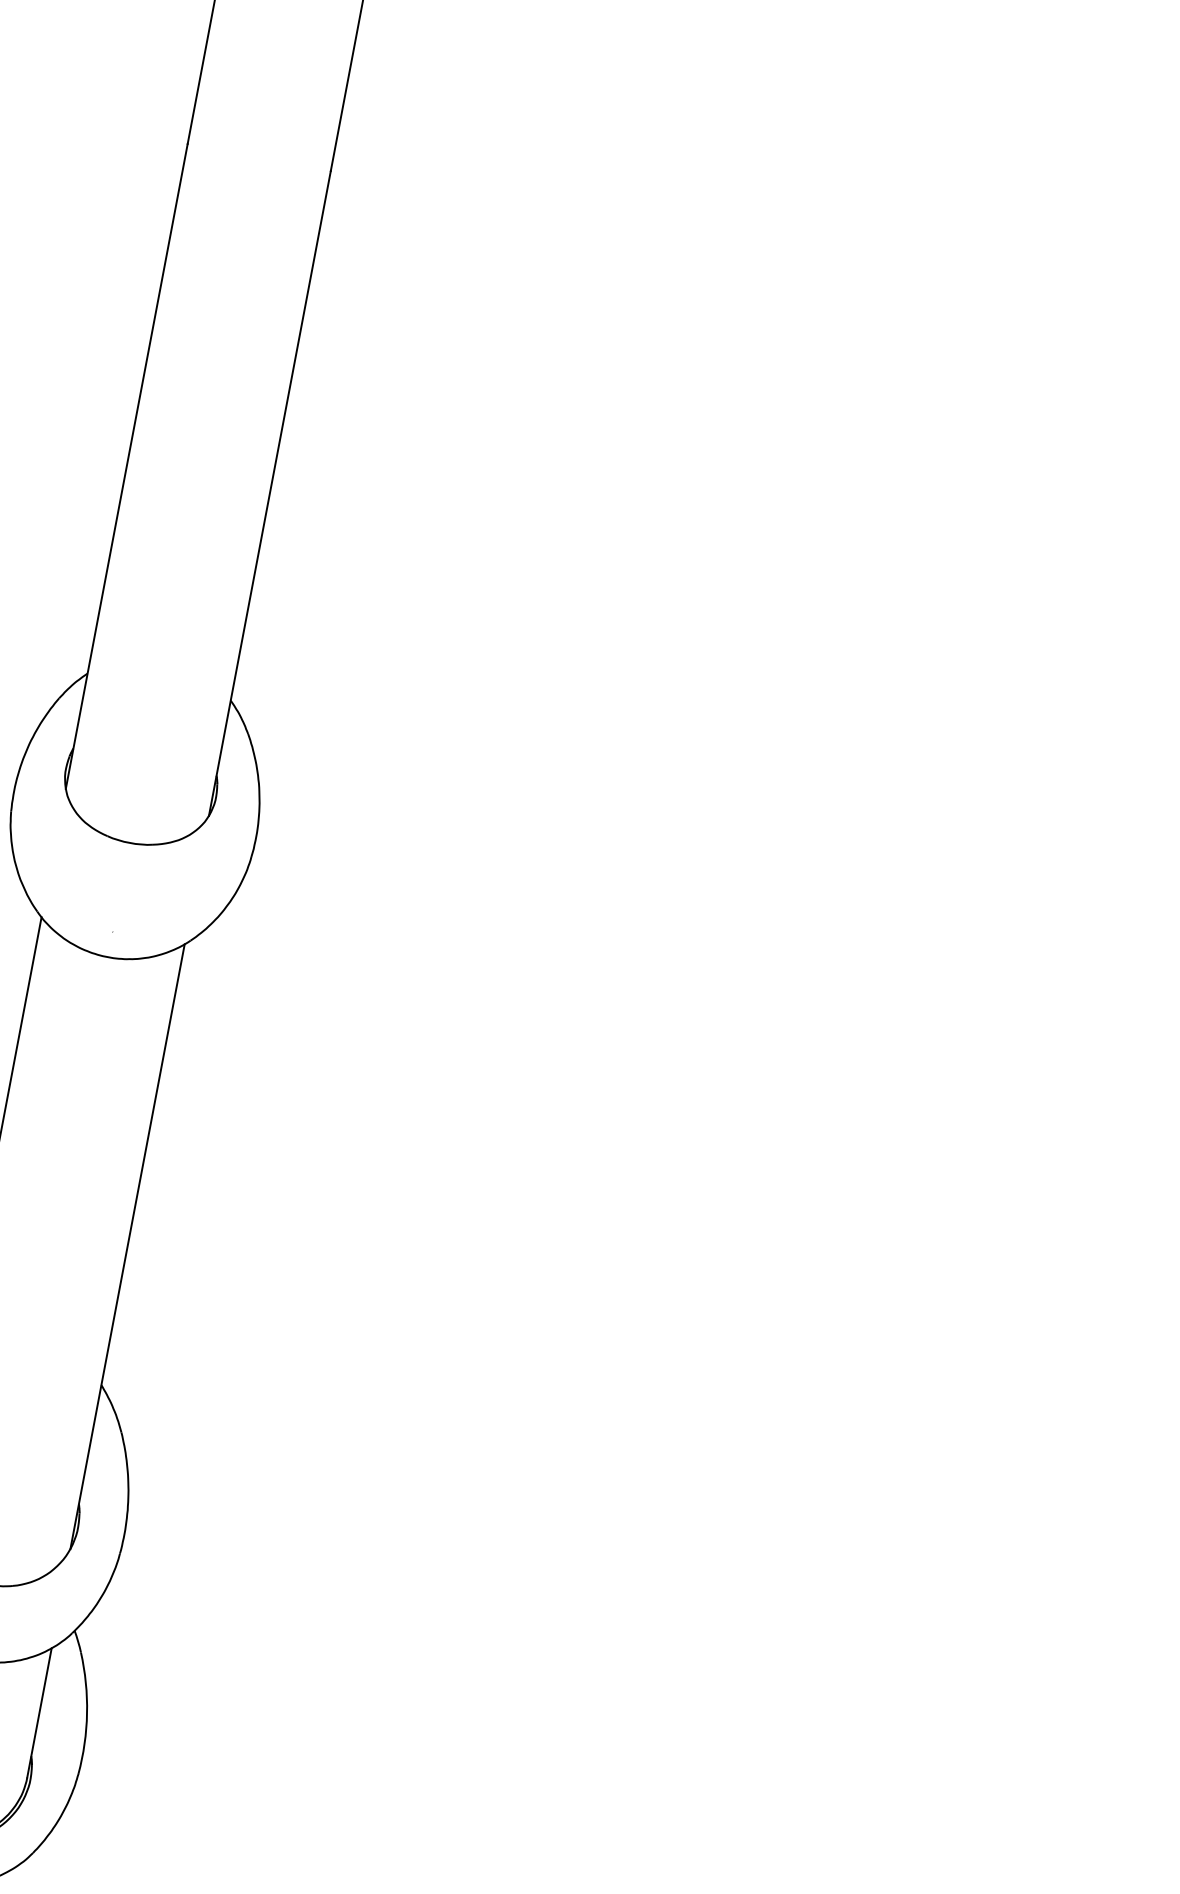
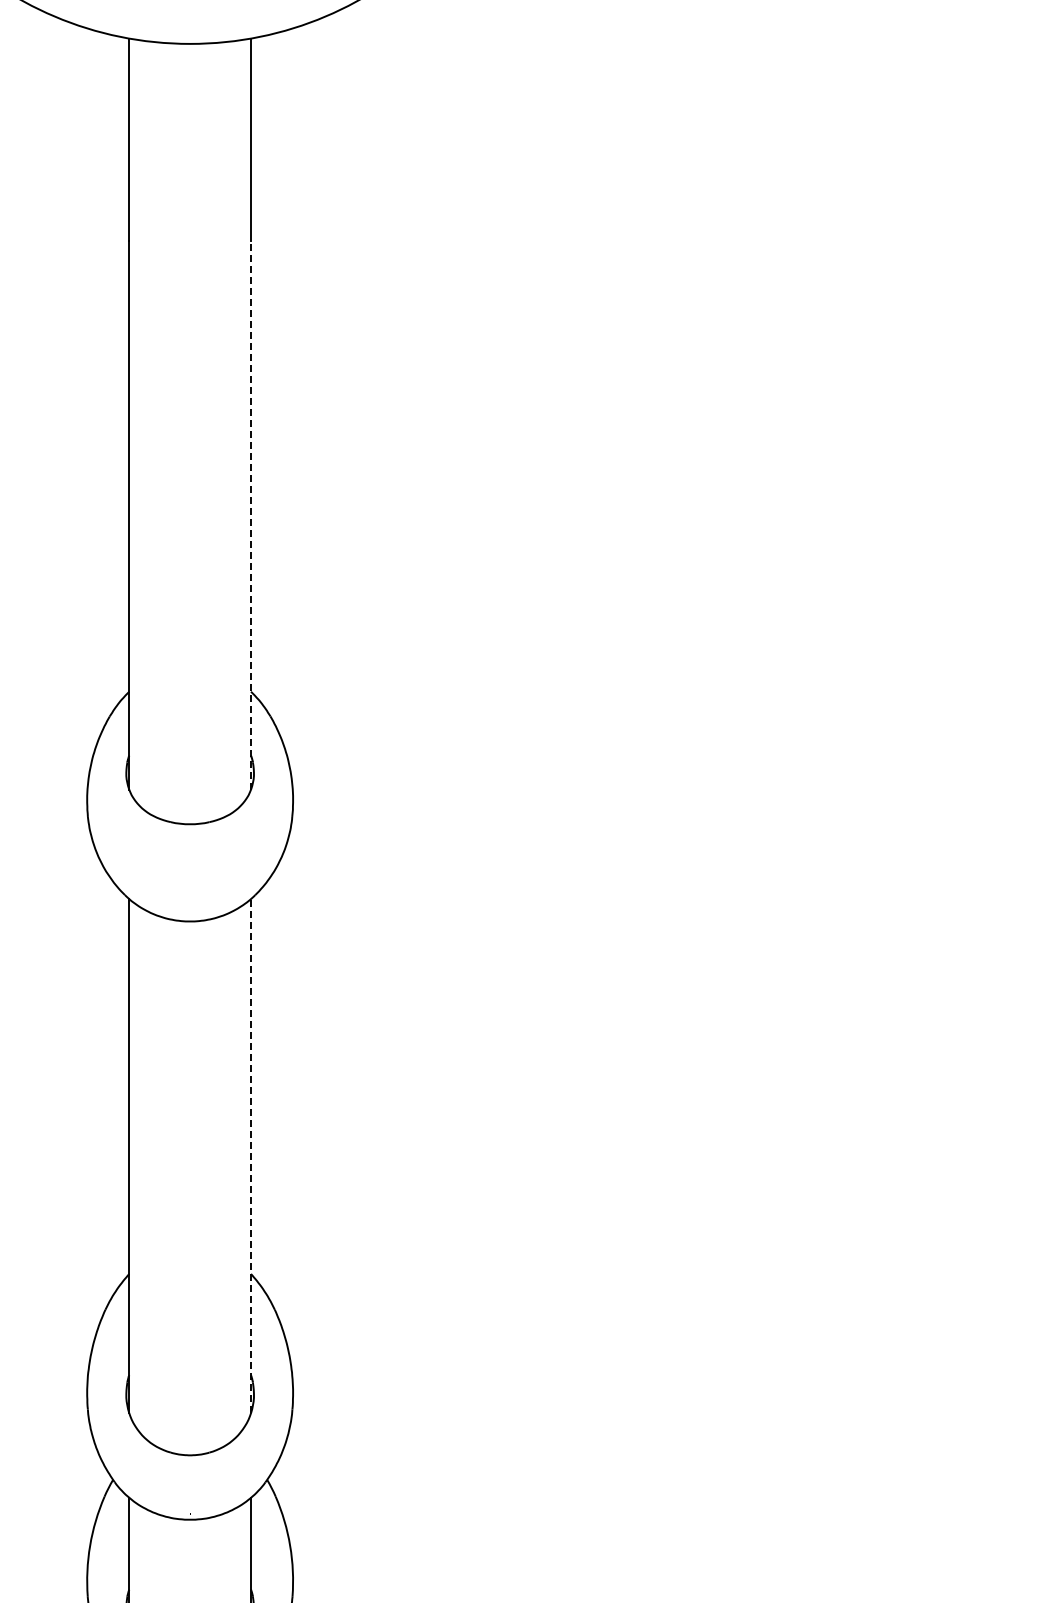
line: (270, 493) -> (251, 515), solid -> dashed
line: (128, 1245) -> (251, 1155), solid -> dashed

